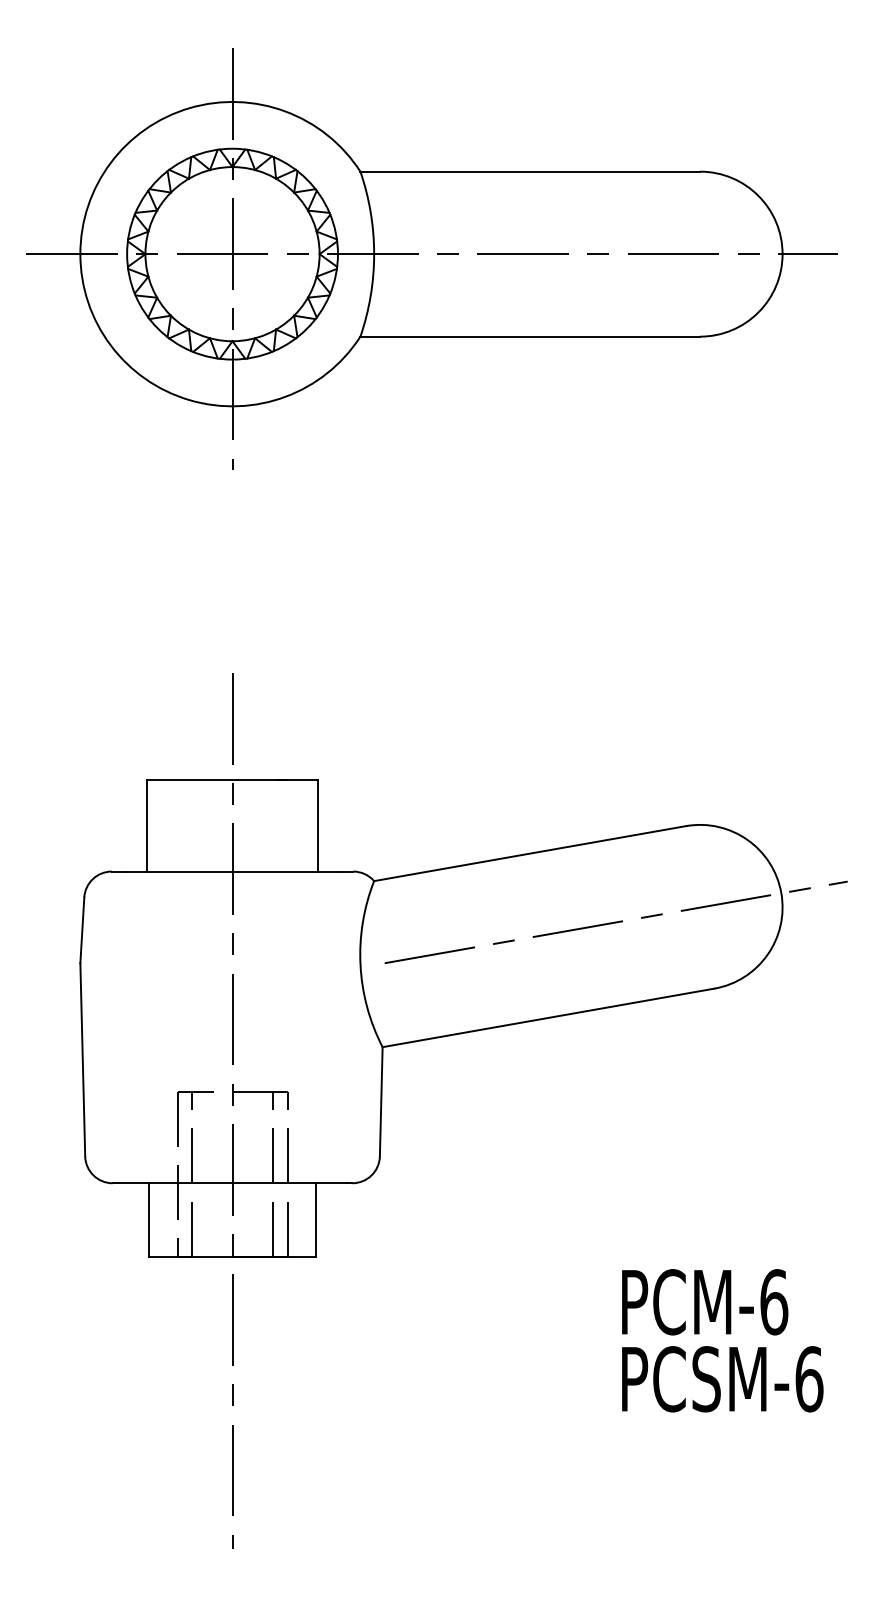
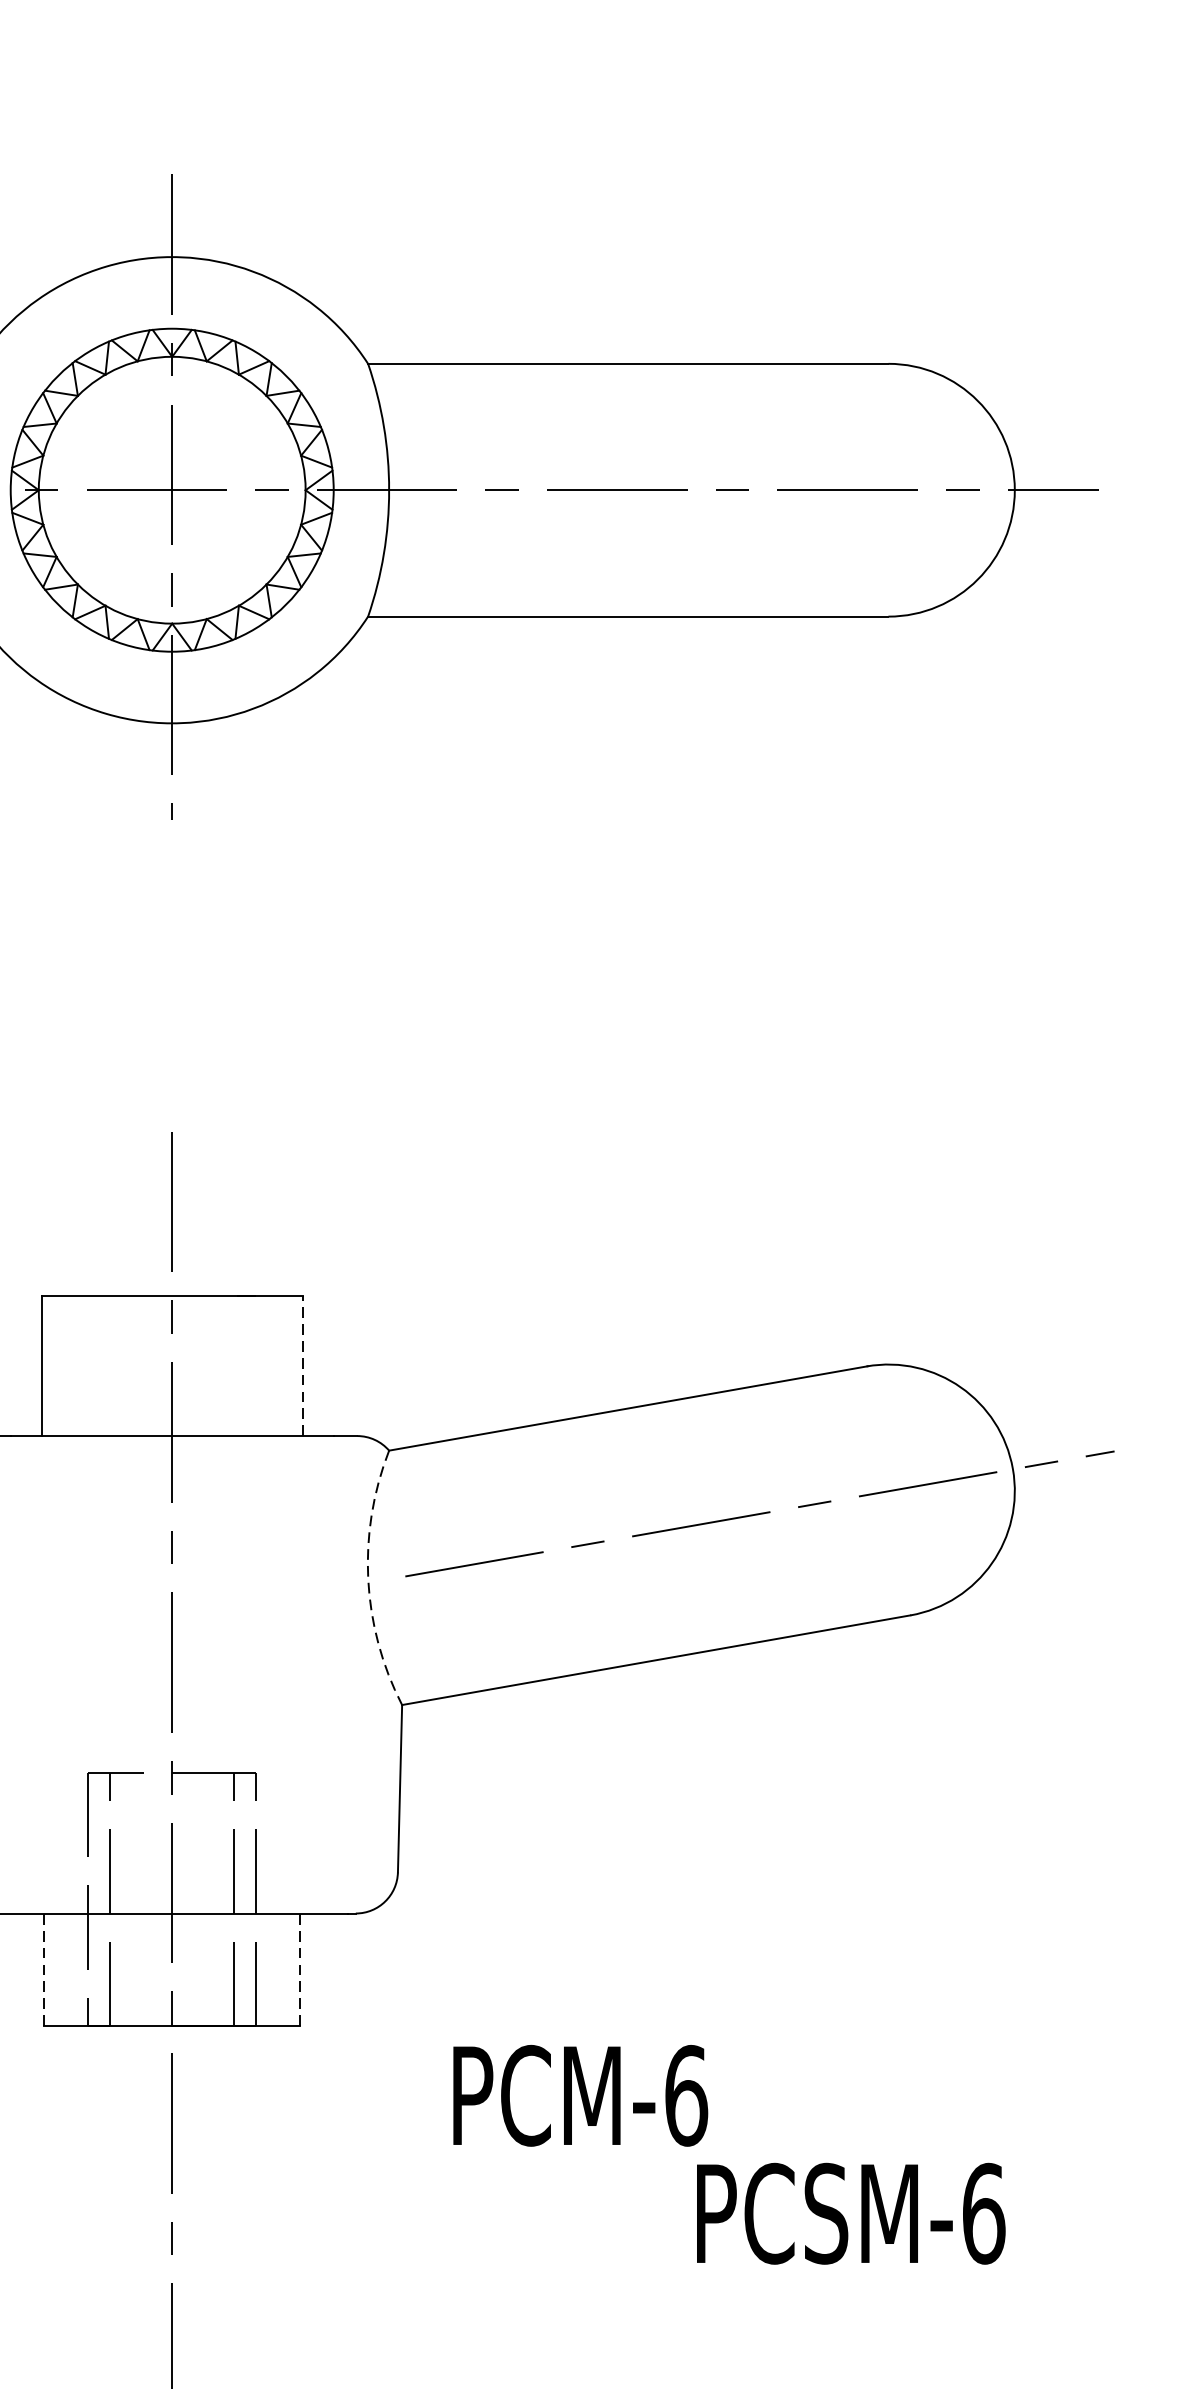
line: (317, 825) -> (302, 1365), solid -> dashed
arc: (360, 965) -> (368, 1579), solid -> dashed
line: (149, 1219) -> (44, 1969), solid -> dashed
line: (315, 1219) -> (299, 1969), solid -> dashed
text: (705, 1302) -> (581, 2096), moved
text: (722, 1379) -> (850, 2214), moved

